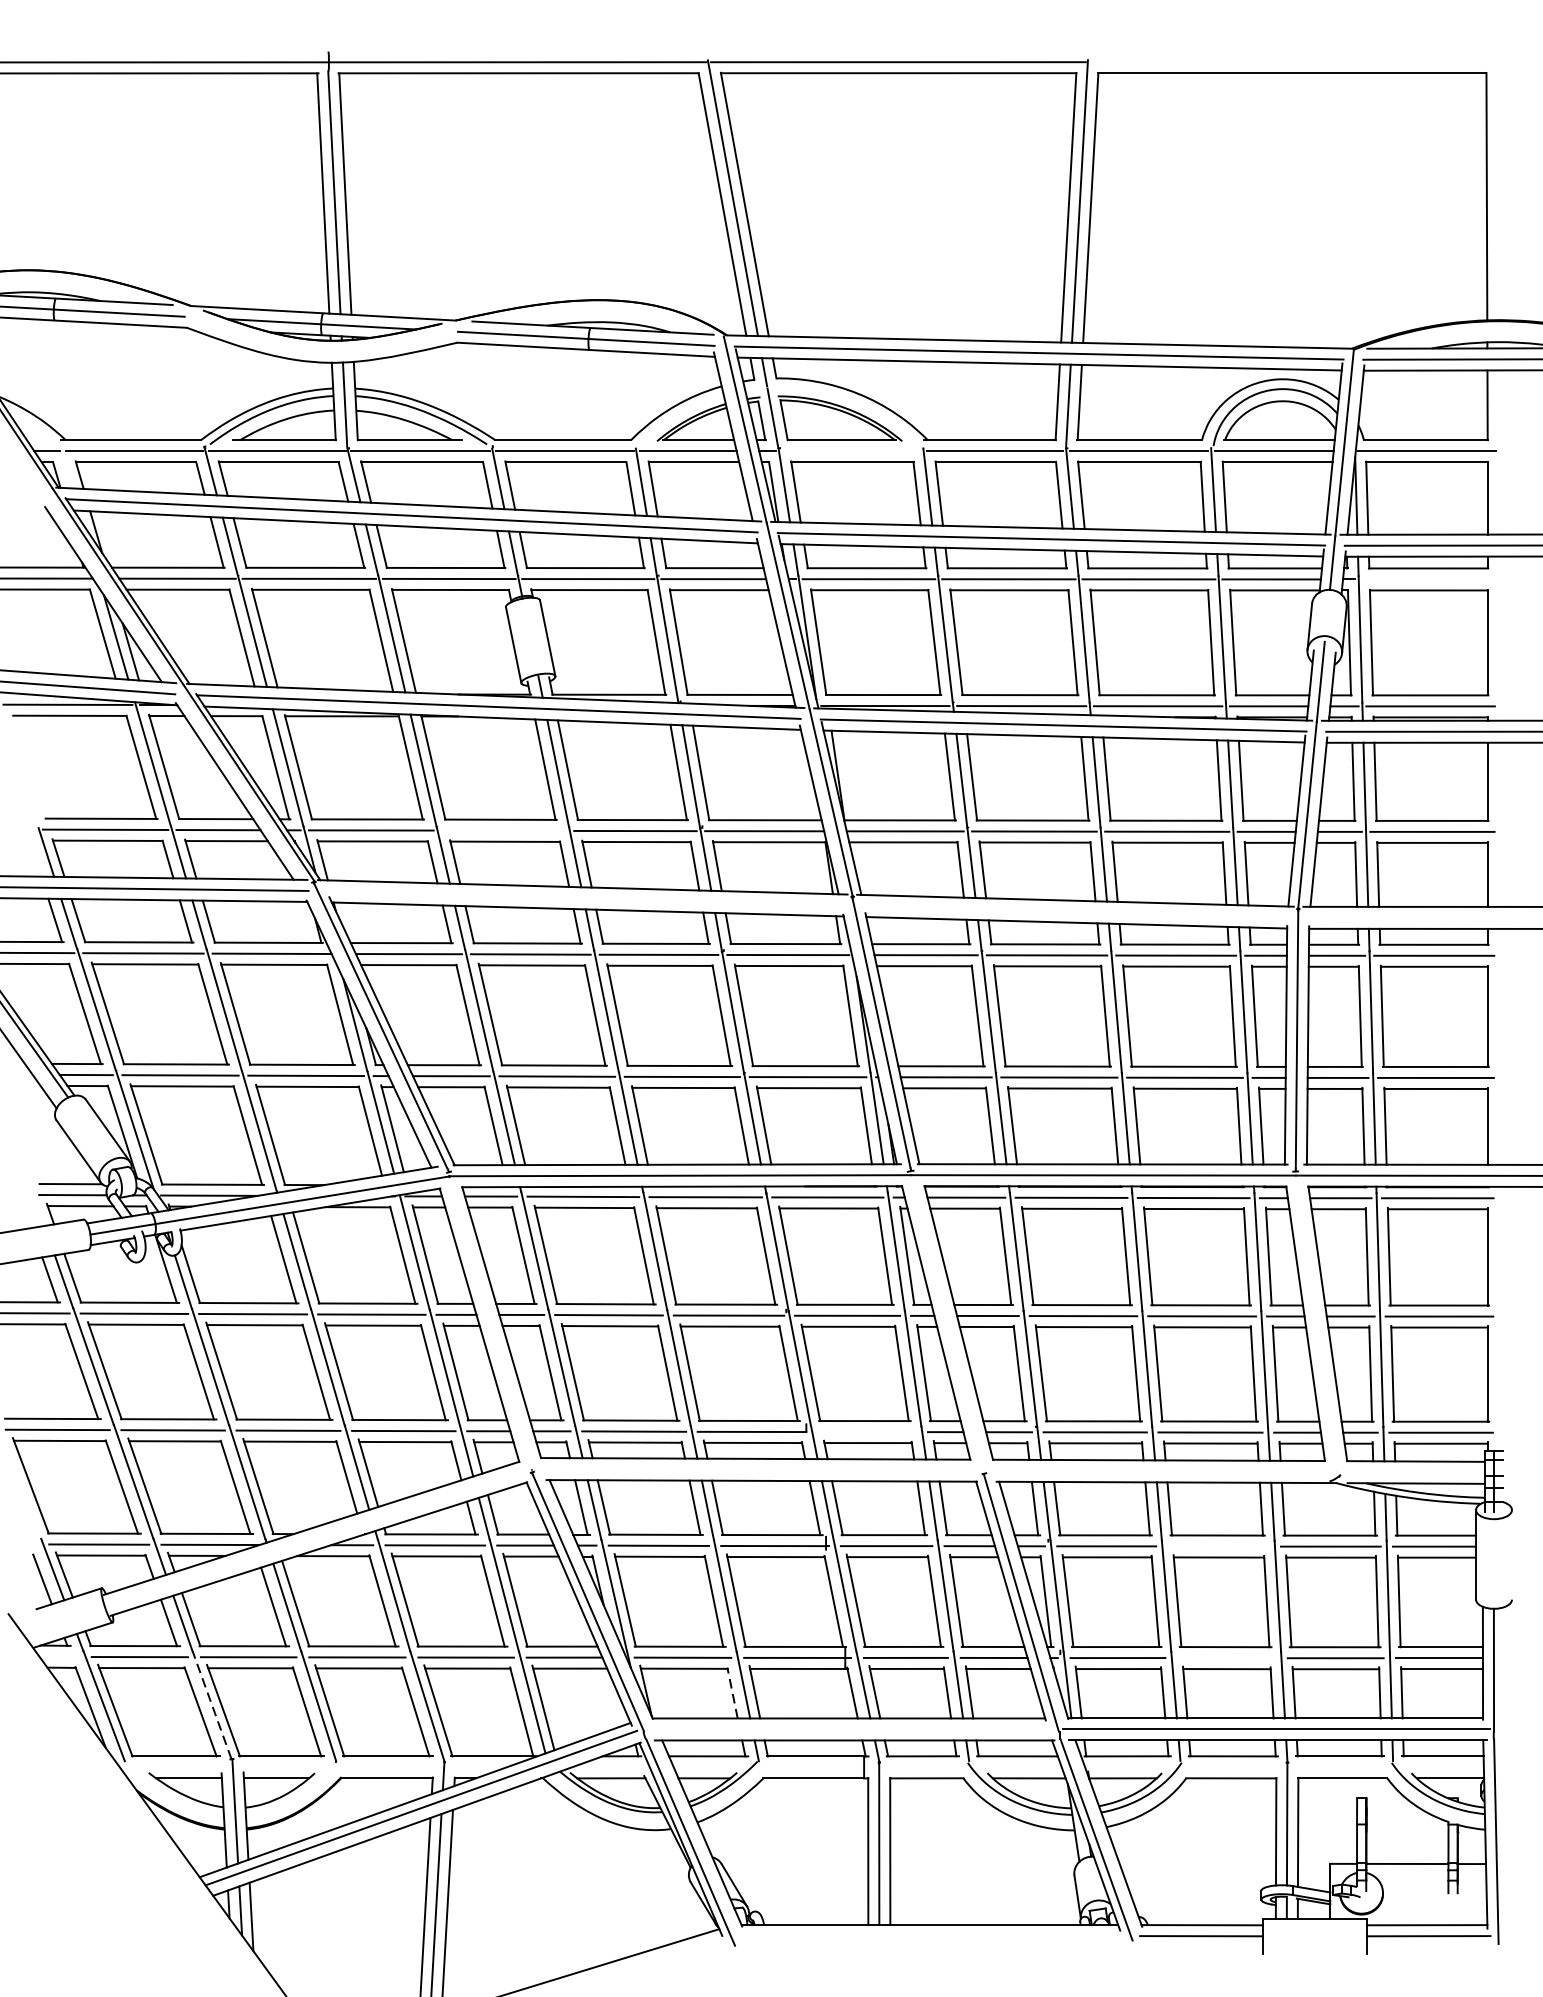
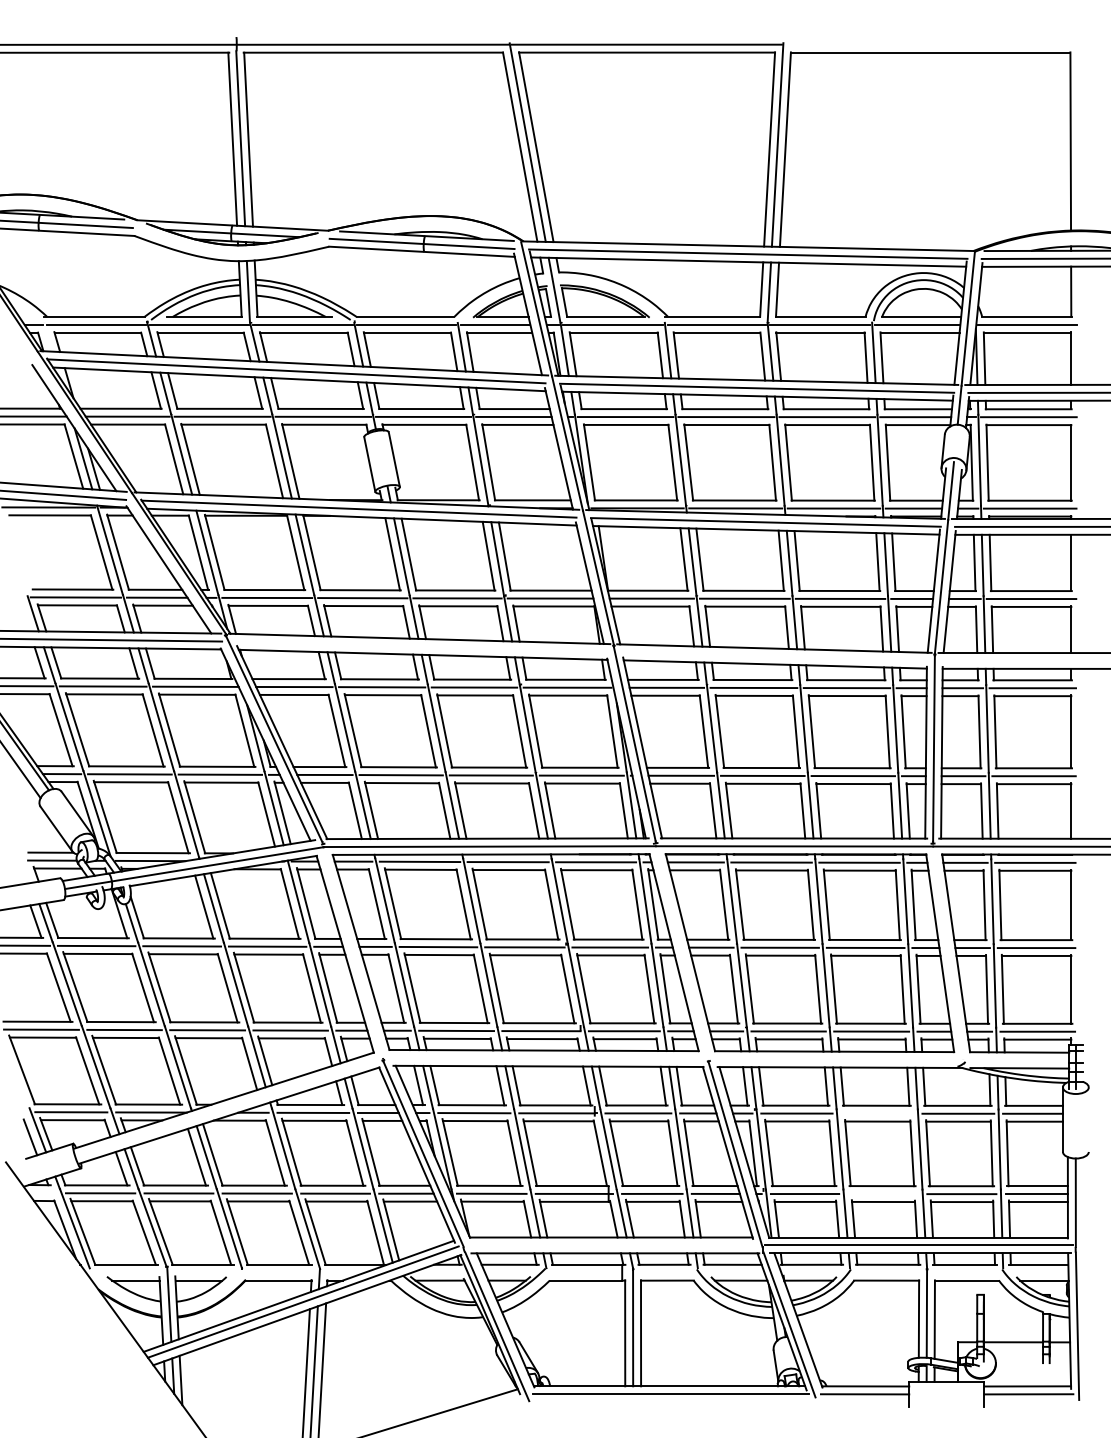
line: (850, 450) -> (612, 324), added
line: (1428, 579) -> (1028, 417), added
line: (503, 831) -> (362, 598), added
line: (865, 1432) -> (623, 1031), added
line: (732, 1693) -> (527, 1219), dashed -> solid
line: (211, 1704) -> (152, 1227), dashed -> solid
line: (932, 1936) -> (671, 1394), added

